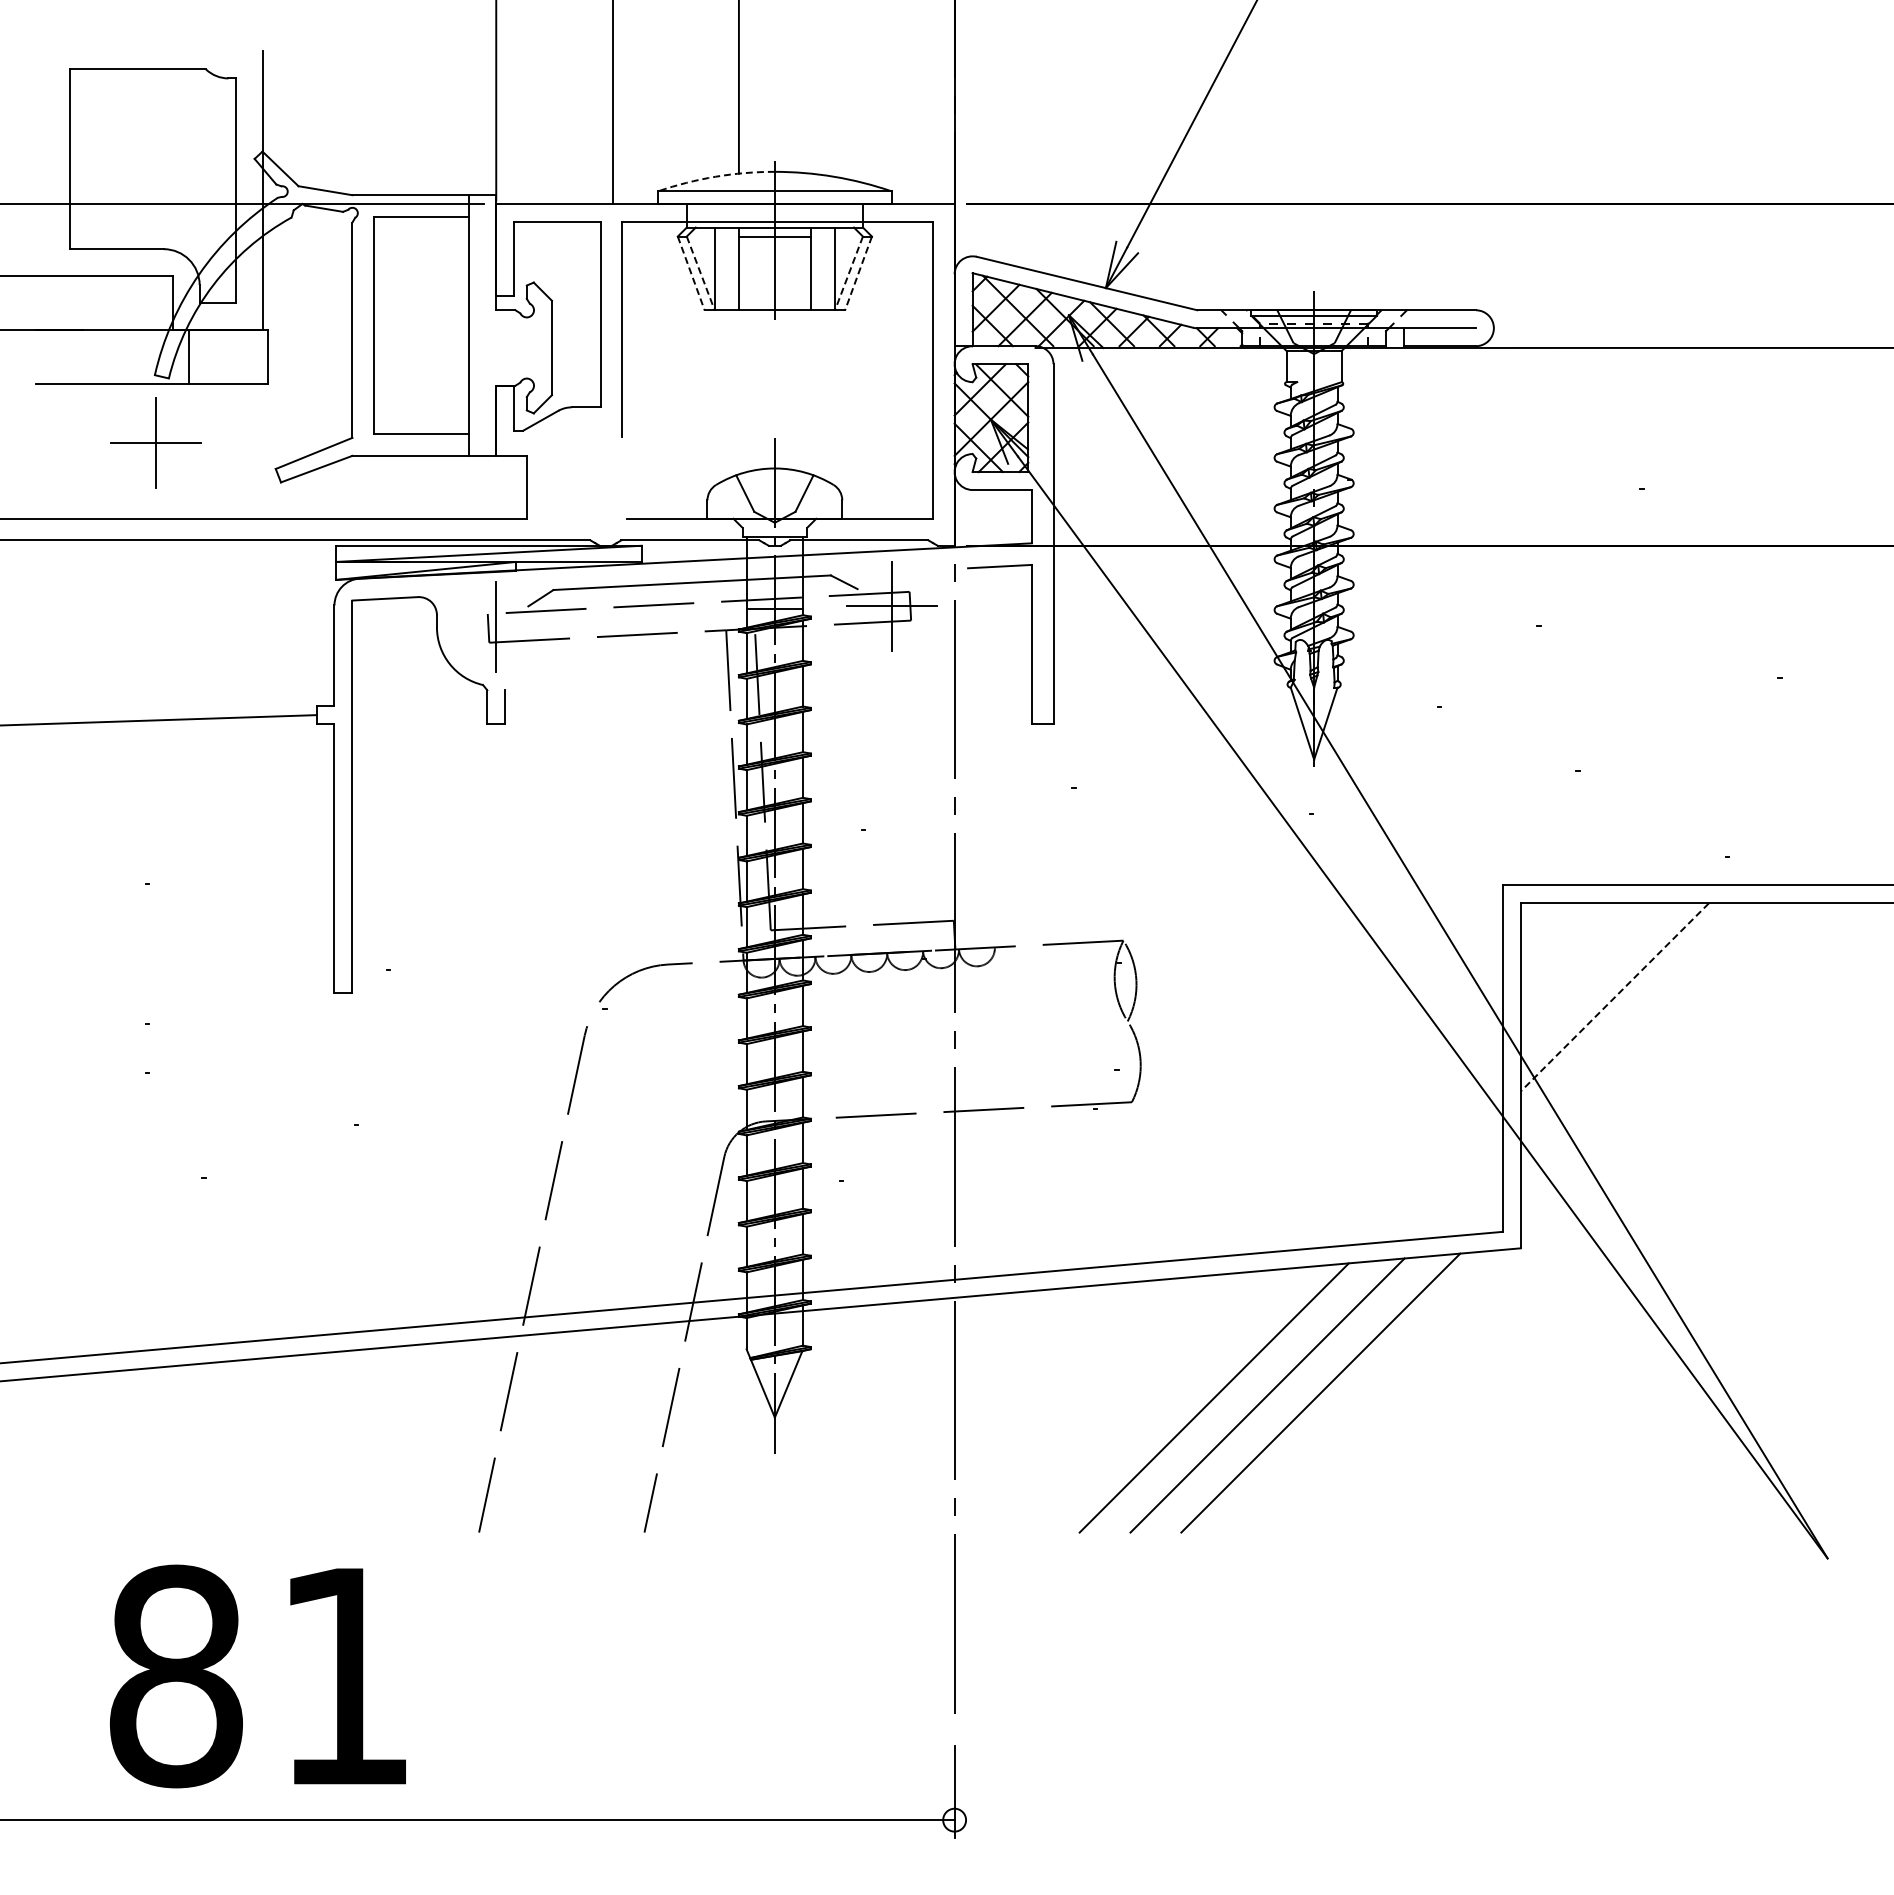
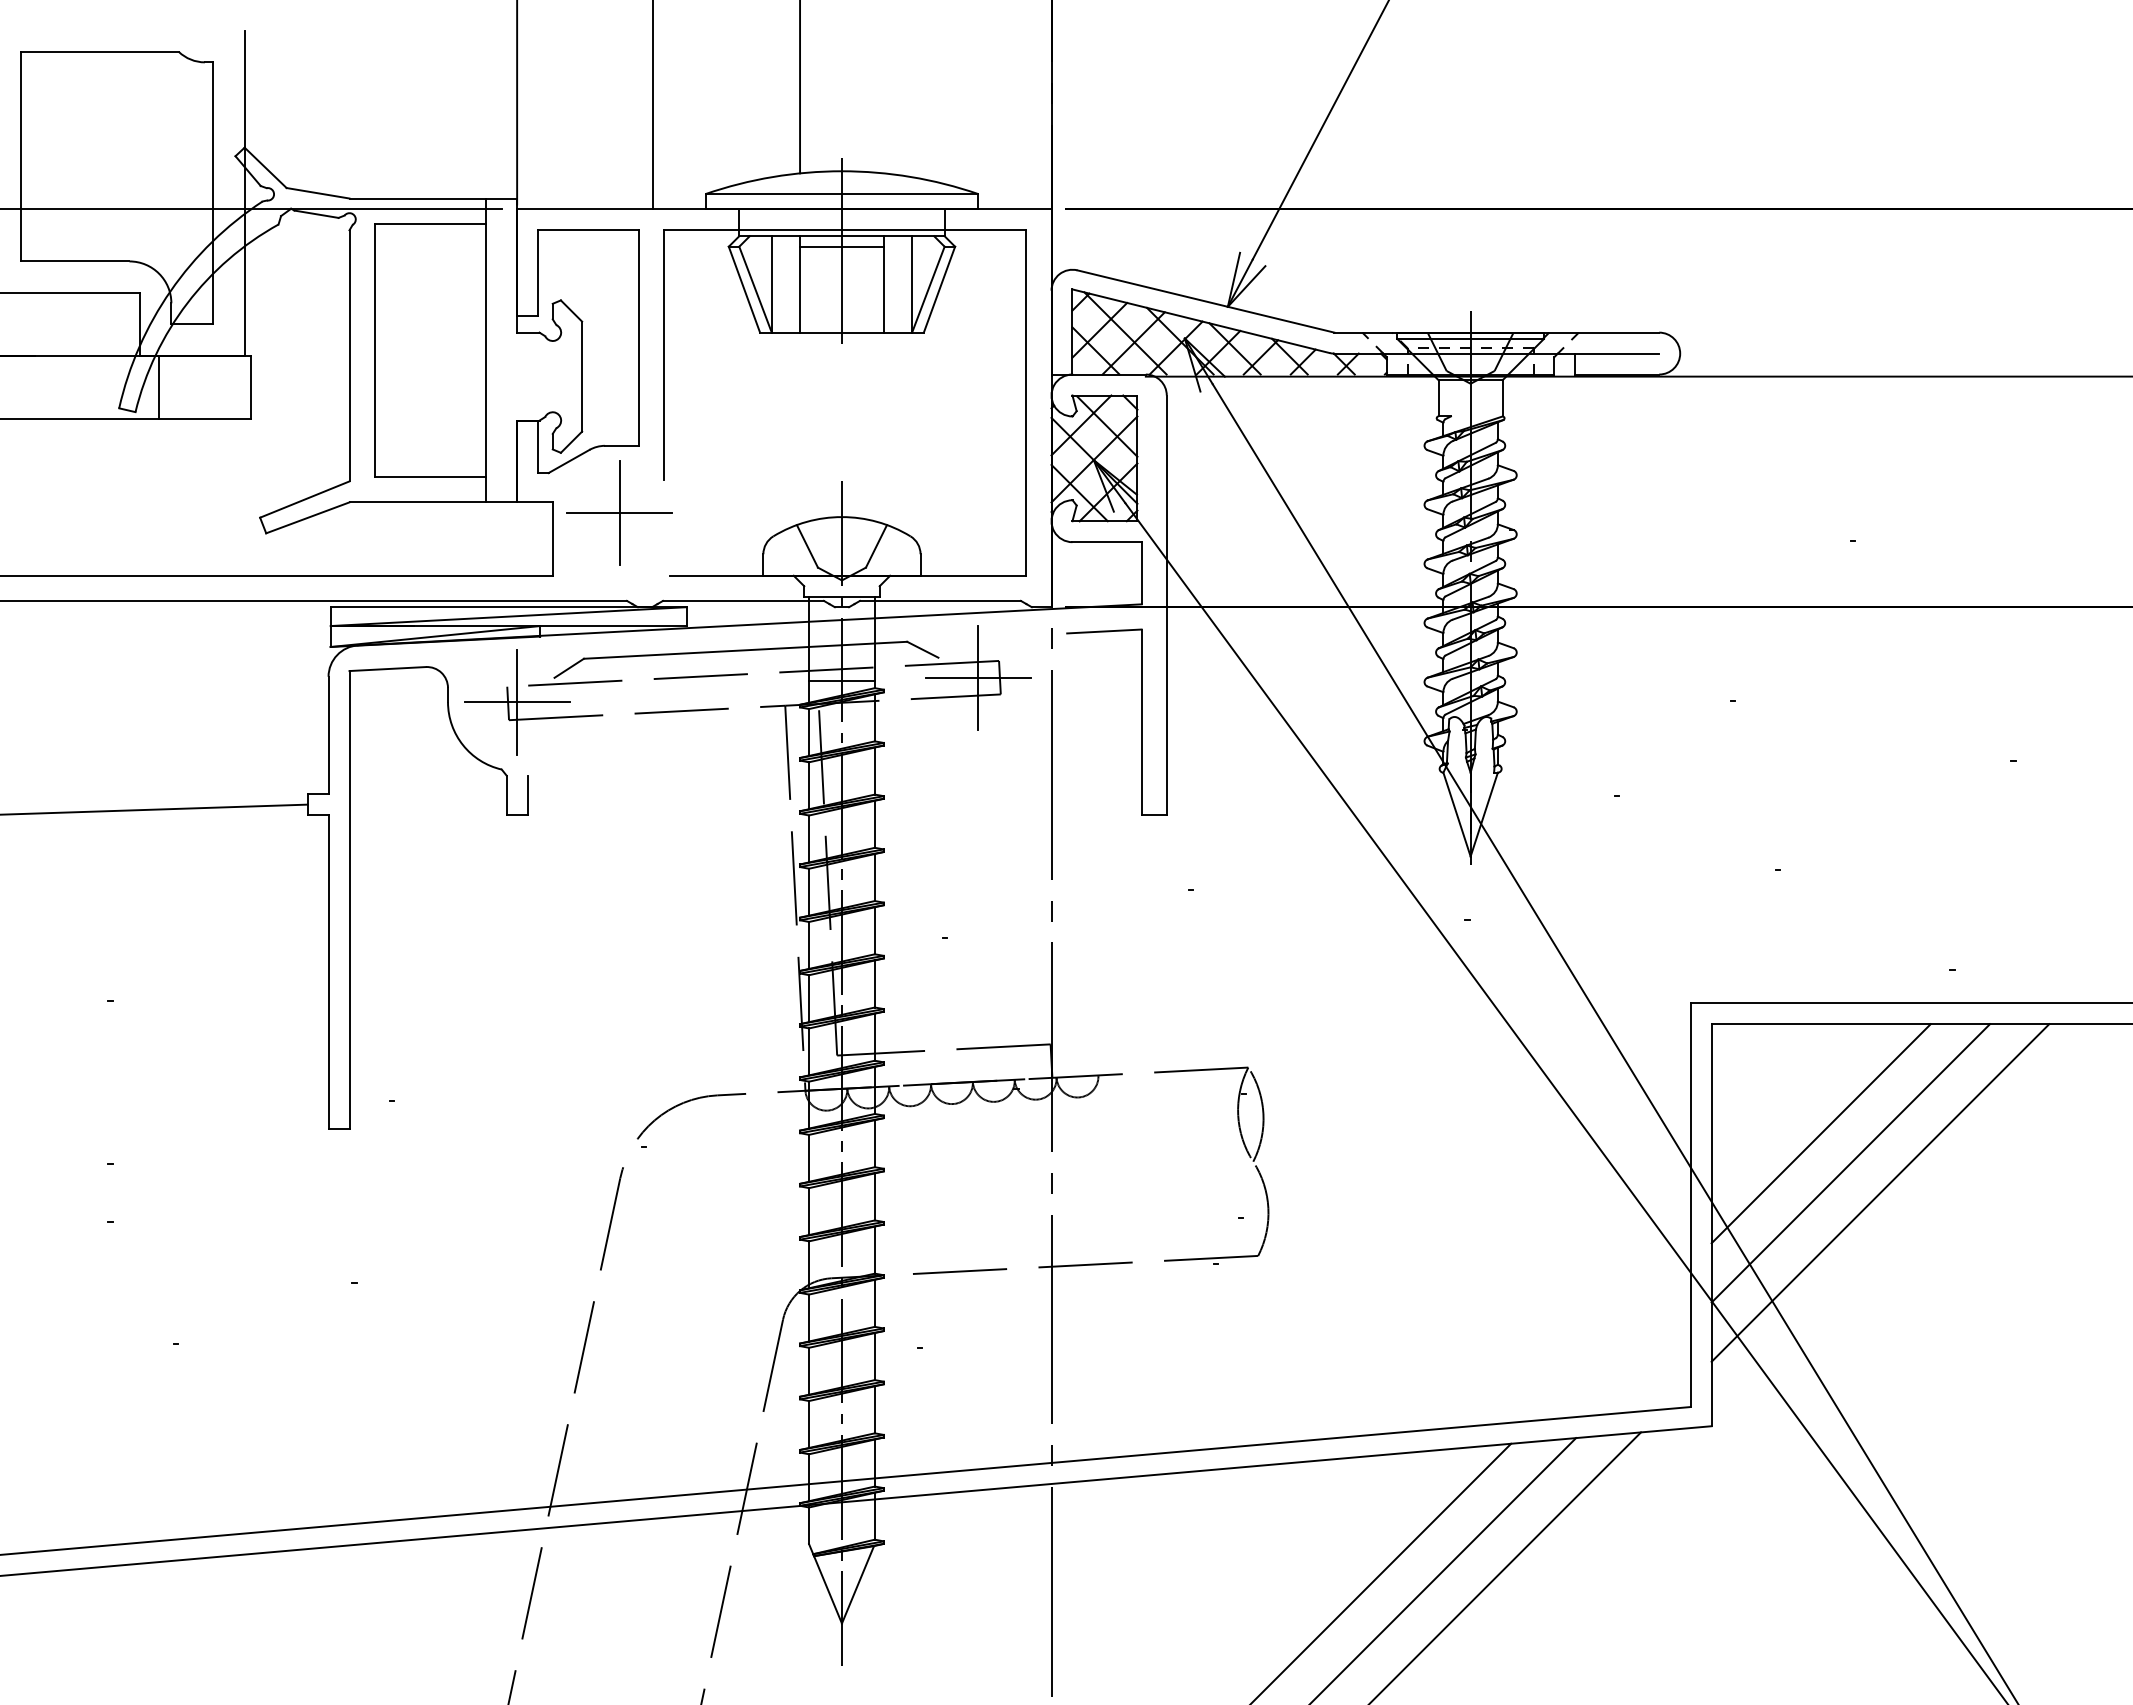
arc: (715, 176) -> (772, 176), dashed -> solid
line: (691, 273) -> (744, 289), dashed -> solid
line: (700, 273) -> (755, 289), dashed -> solid
line: (848, 273) -> (927, 289), dashed -> solid
line: (858, 273) -> (939, 289), dashed -> solid
part: (155, 442) -> (618, 512), moved
line: (496, 627) -> (517, 702), added
line: (1614, 997) -> (1820, 1133), dashed -> solid
line: (1639, 1022) -> (1849, 1162), added
line: (1665, 1048) -> (1880, 1193), added

